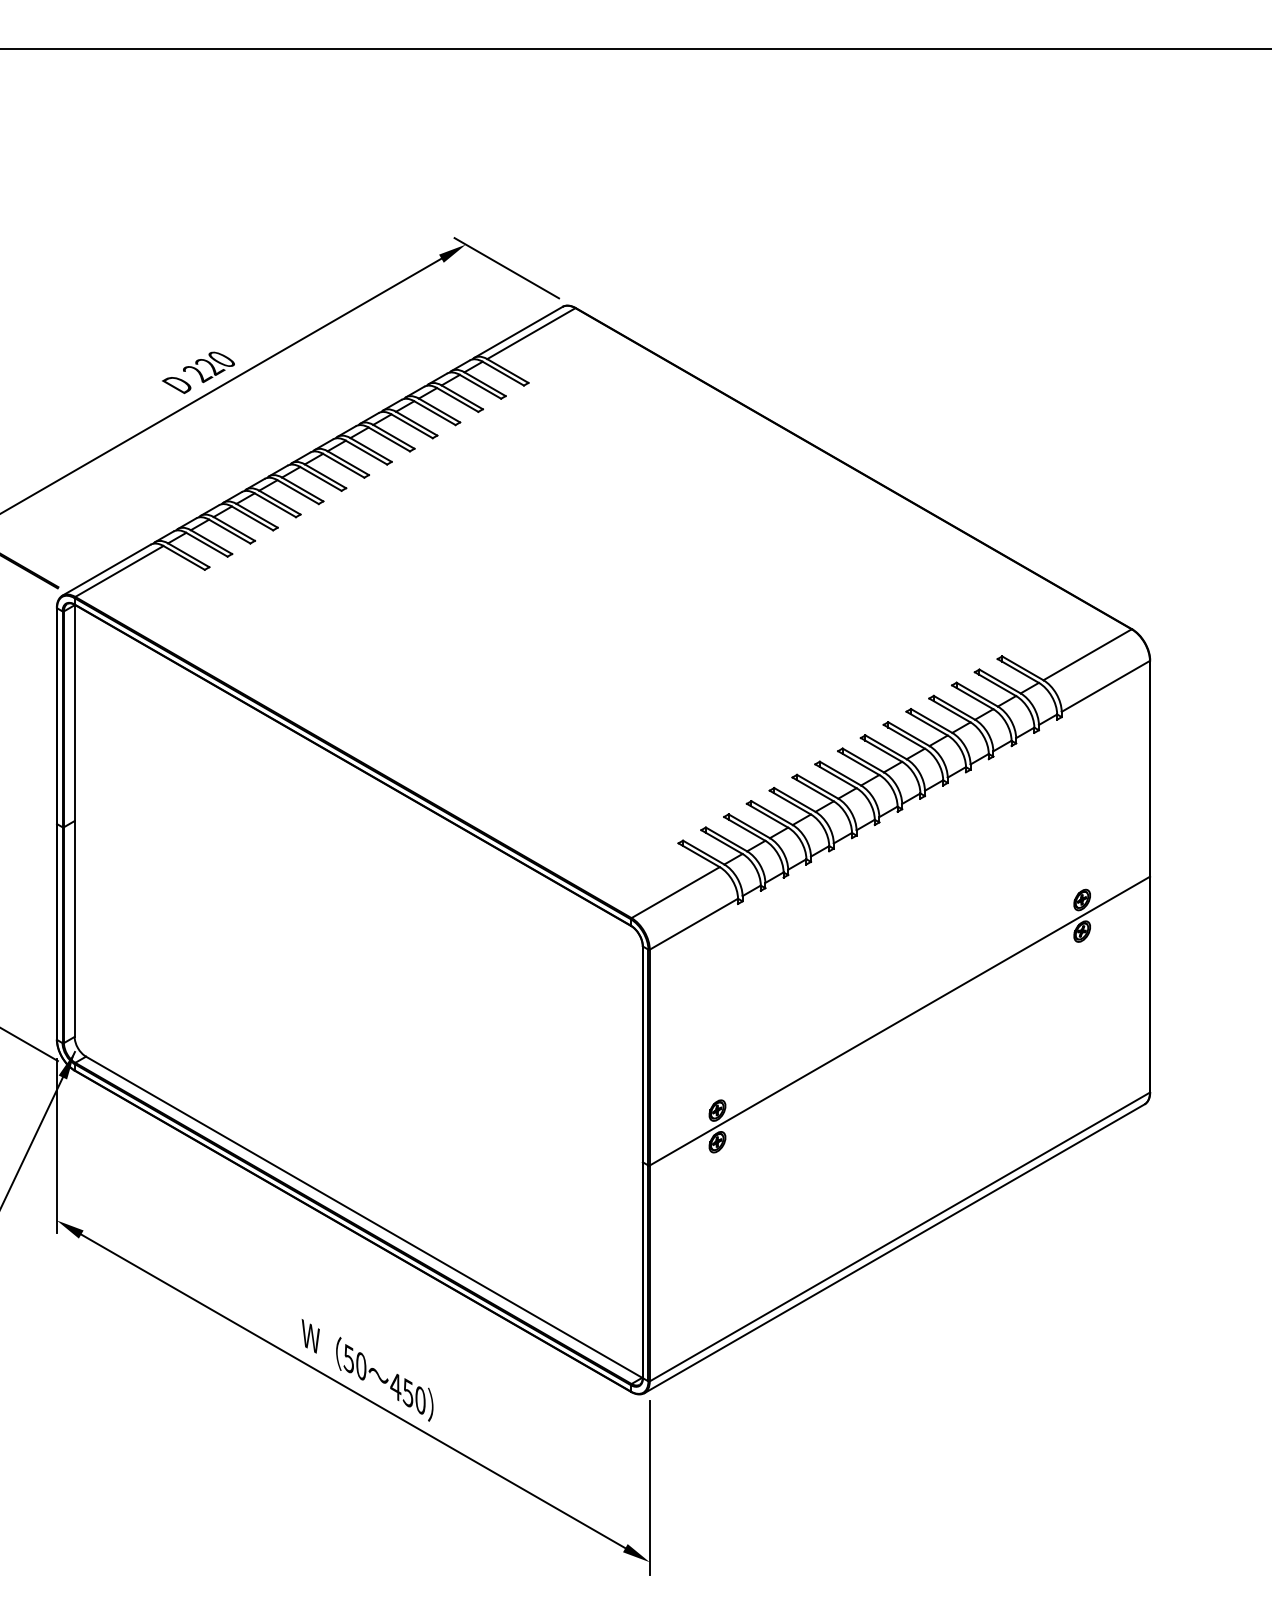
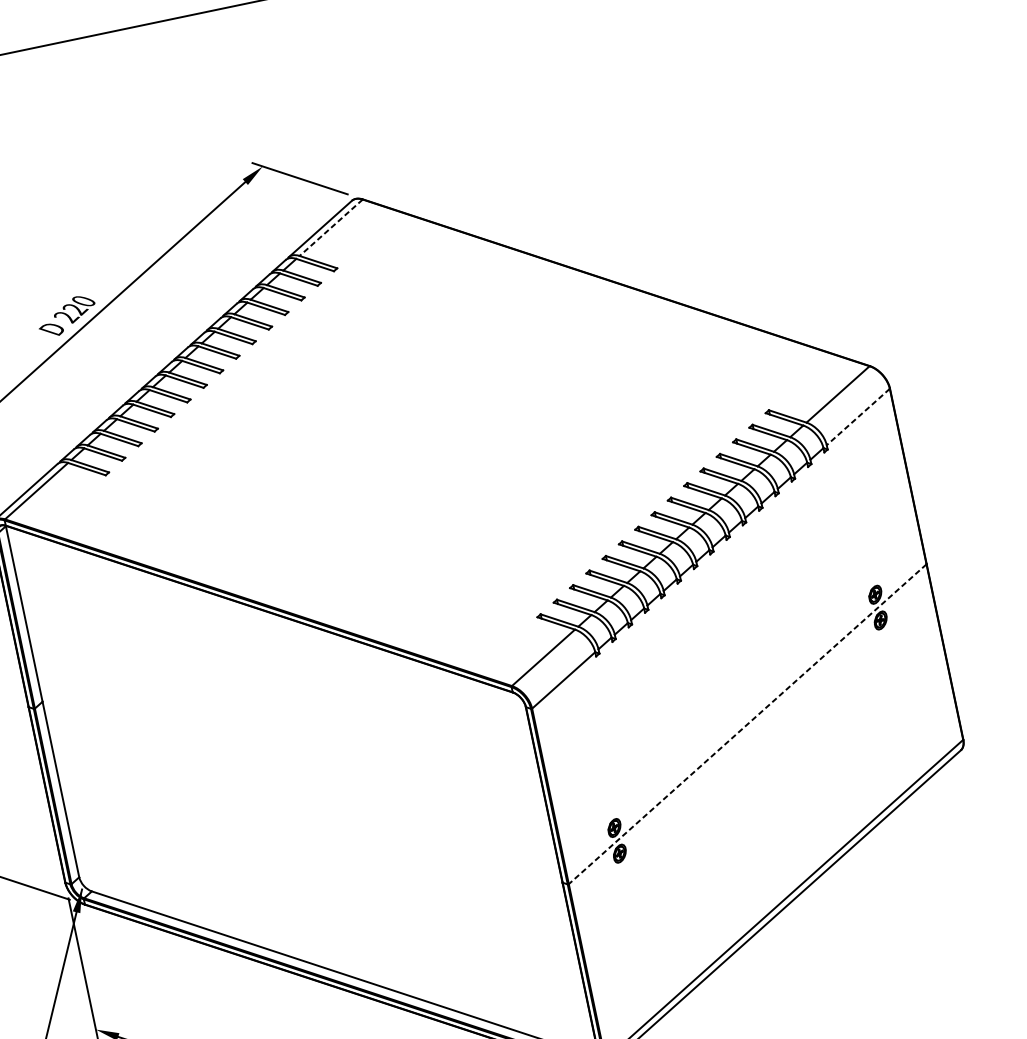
line: (531, 333) -> (331, 227), solid -> dashed
line: (1105, 686) -> (858, 417), solid -> dashed
line: (899, 1021) -> (747, 724), solid -> dashed

